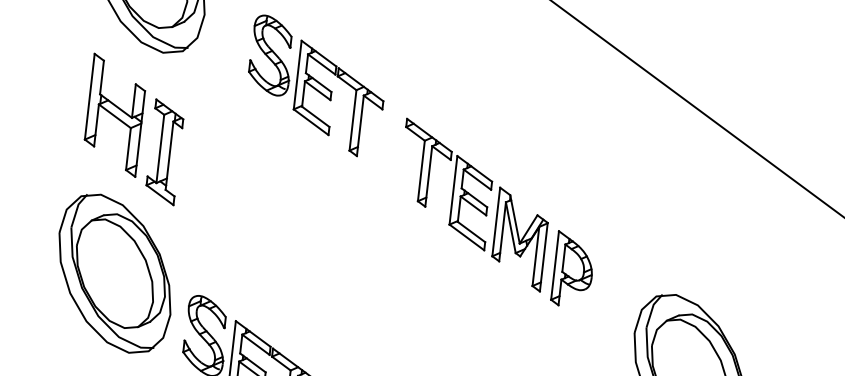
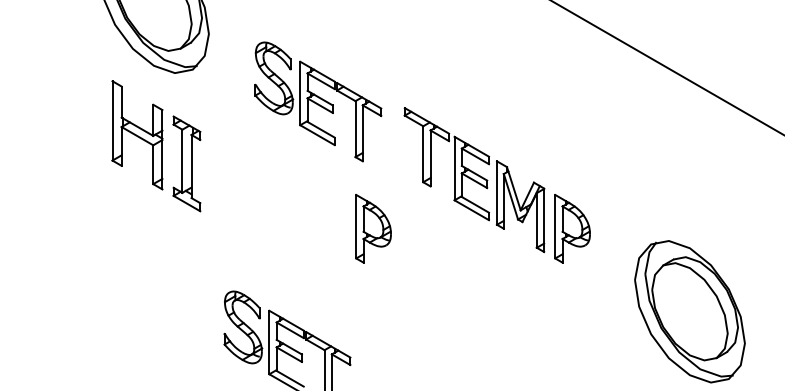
part: (316, 85) -> (318, 101), moved
part: (358, 245) -> (373, 228), added
part: (114, 273) -> (153, 279), removed

